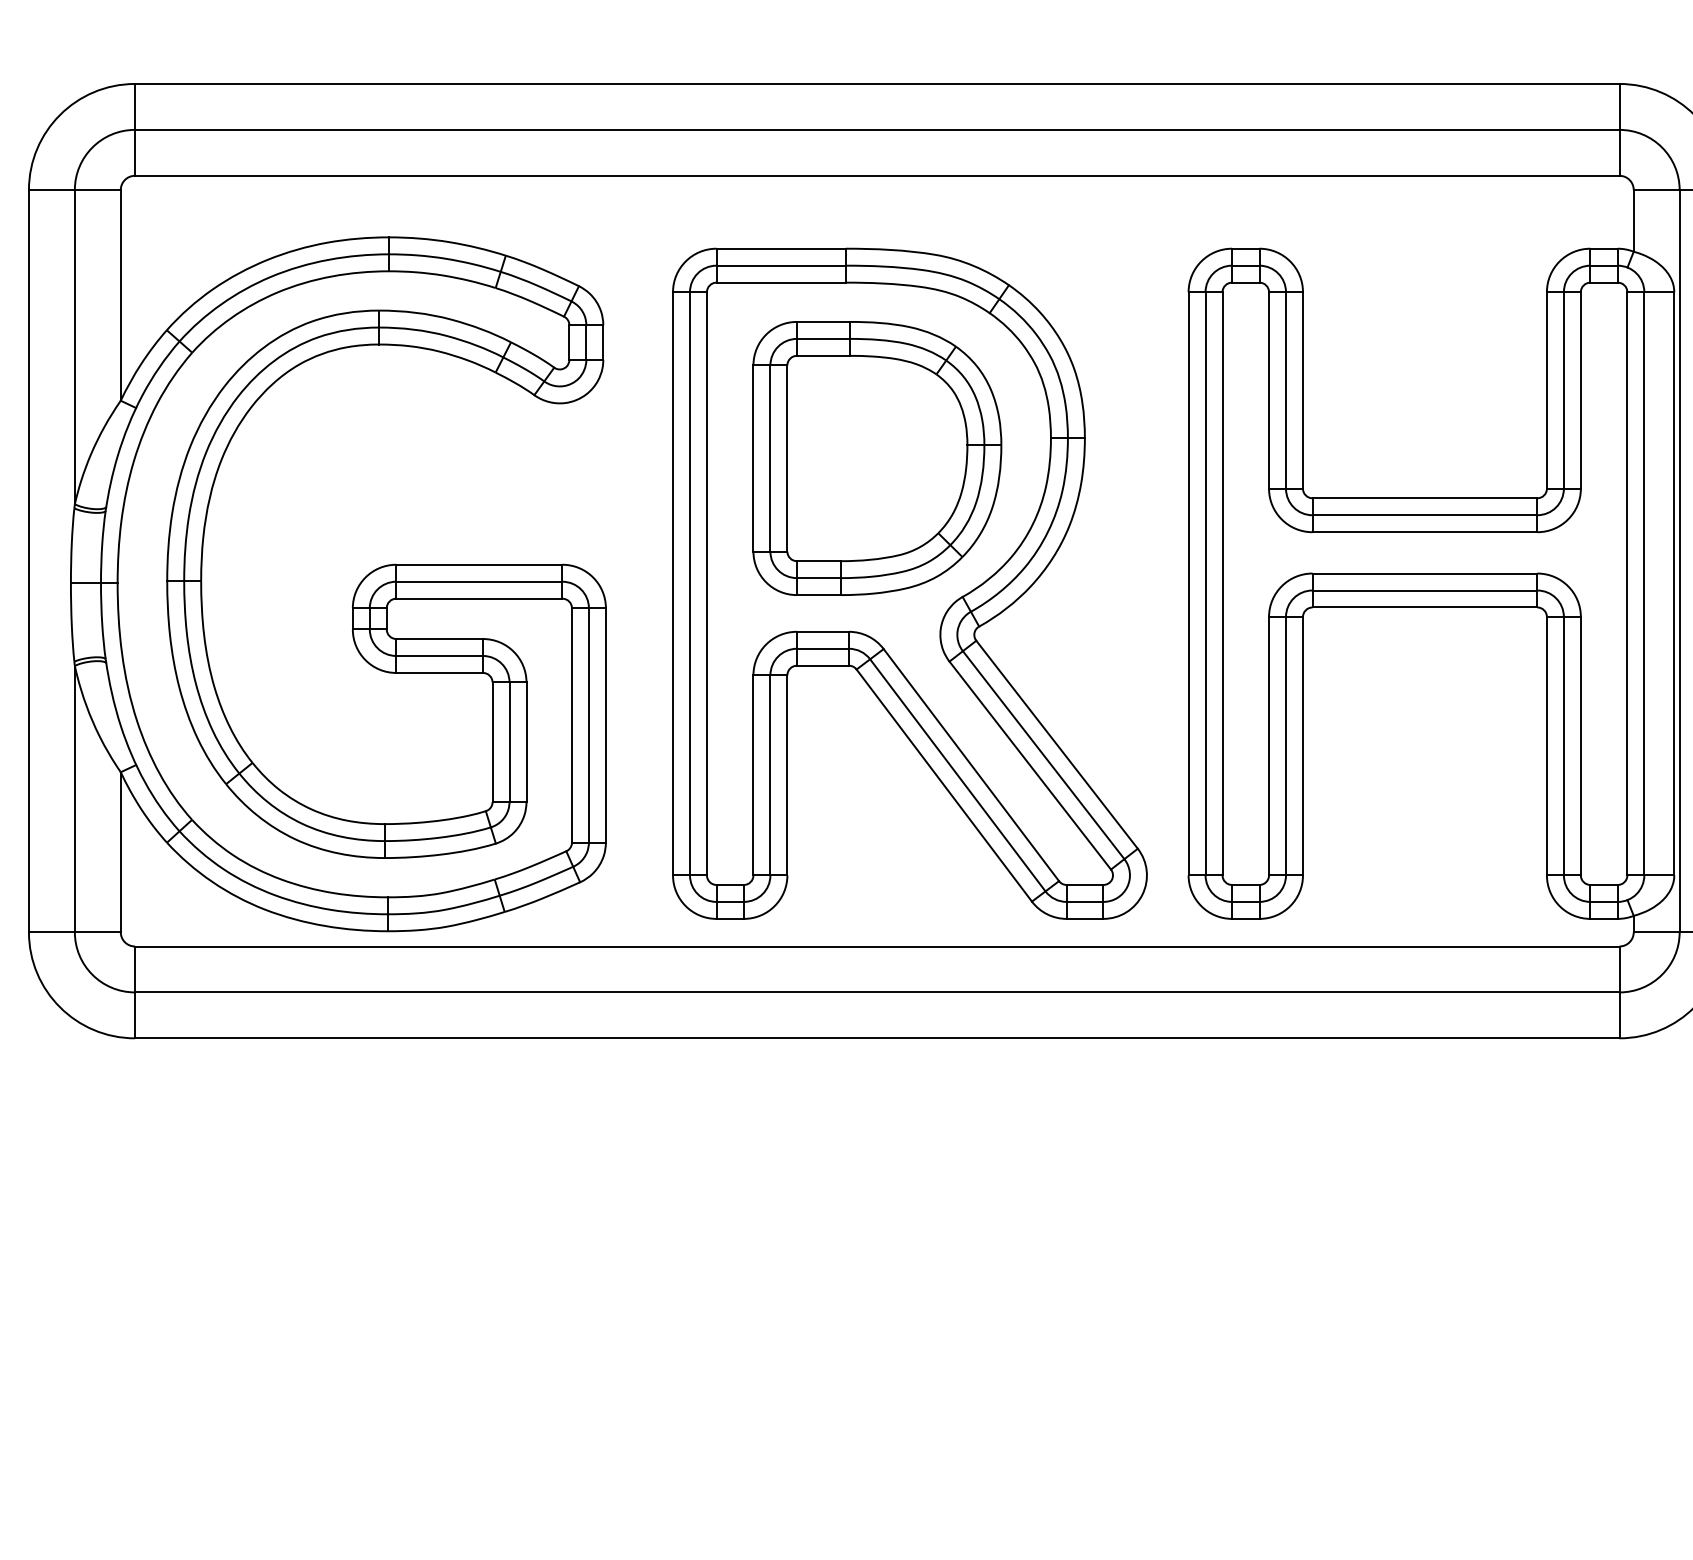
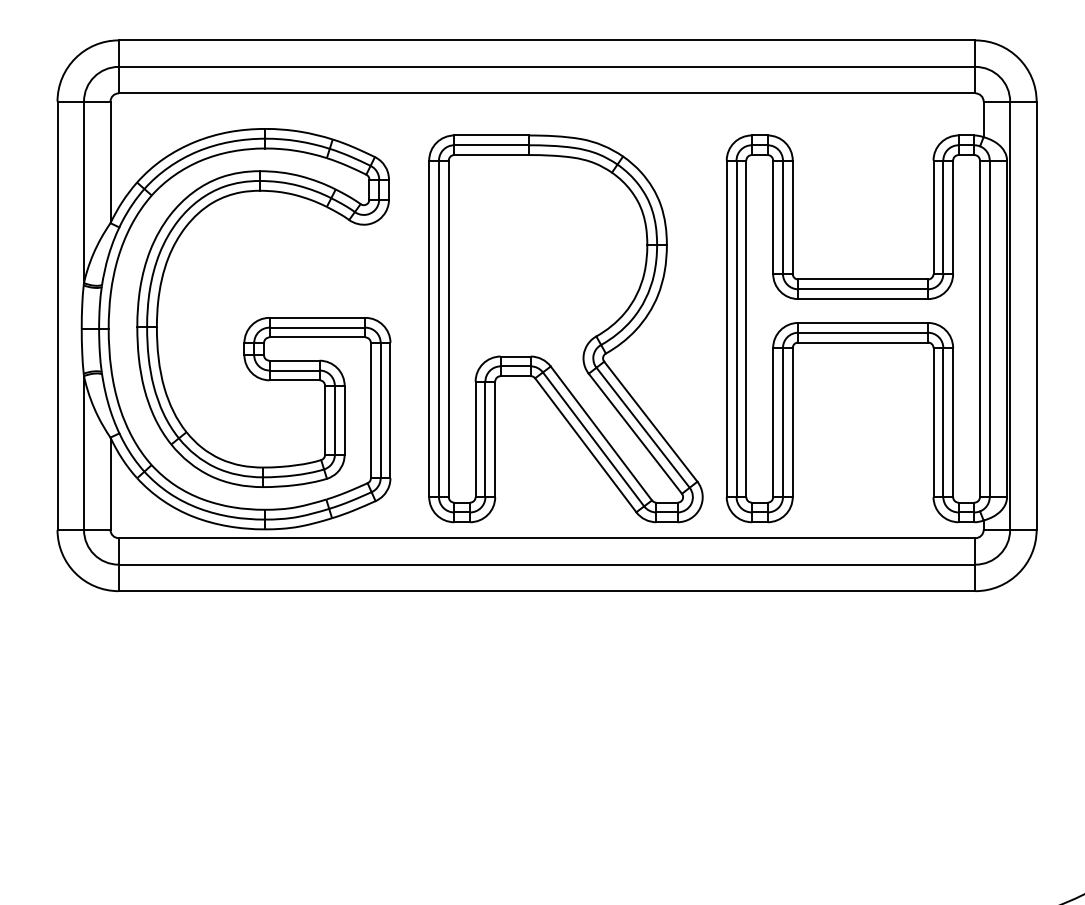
part: (876, 458) -> (546, 256), removed

